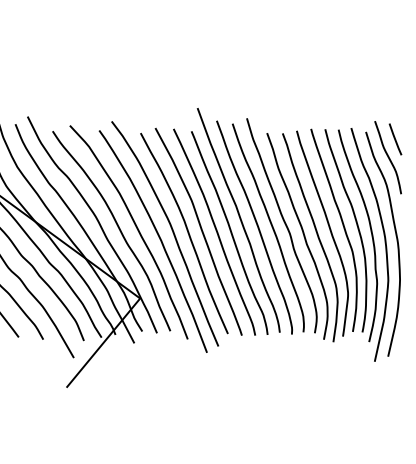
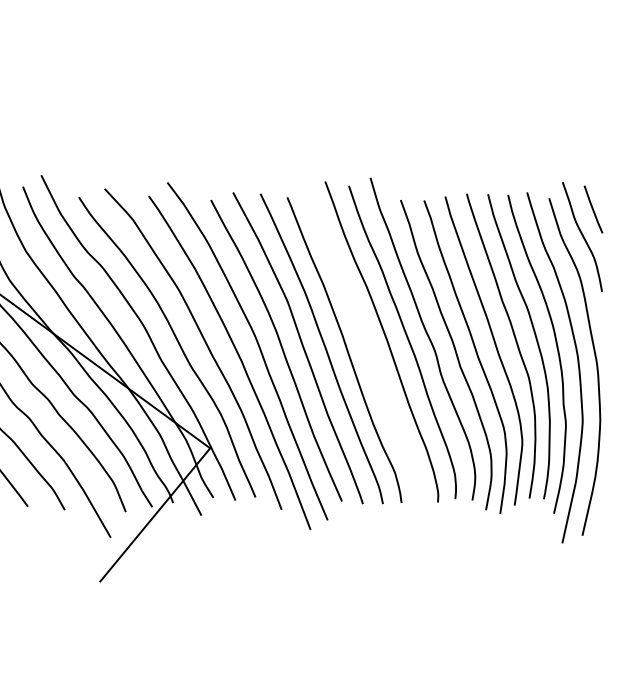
curve: (239, 219) -> (359, 329), removed

